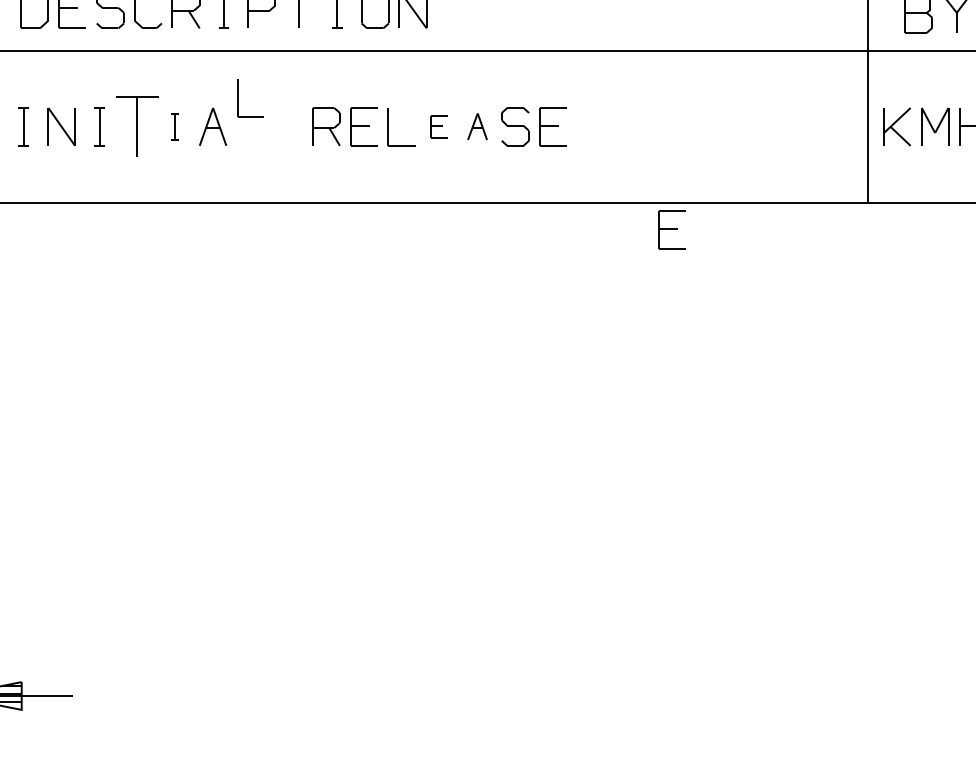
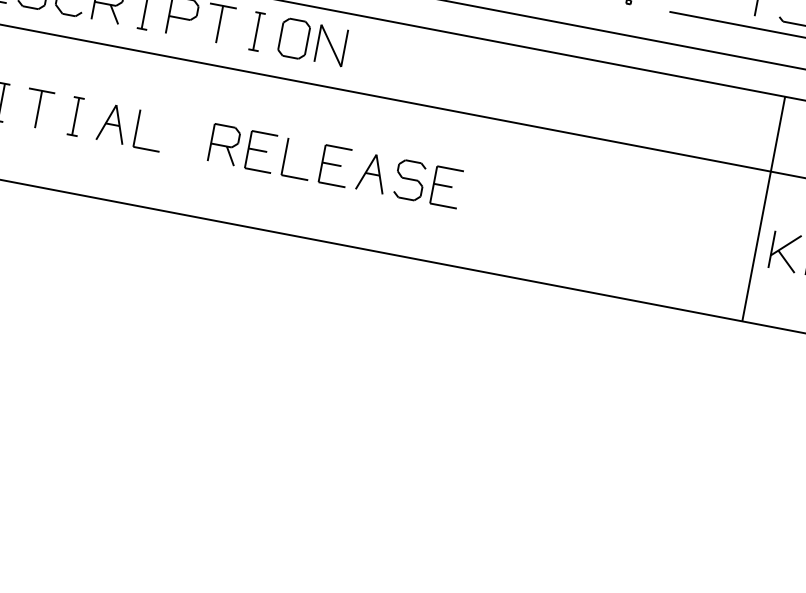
part: (238, 98) -> (137, 129), moved
part: (137, 126) -> (38, 109), size x0.62
part: (175, 126) -> (76, 116), size x1.43
part: (438, 126) -> (334, 165), size x1.67
part: (477, 126) -> (372, 172), size x1.43
part: (671, 229) -> (543, 310), removed

